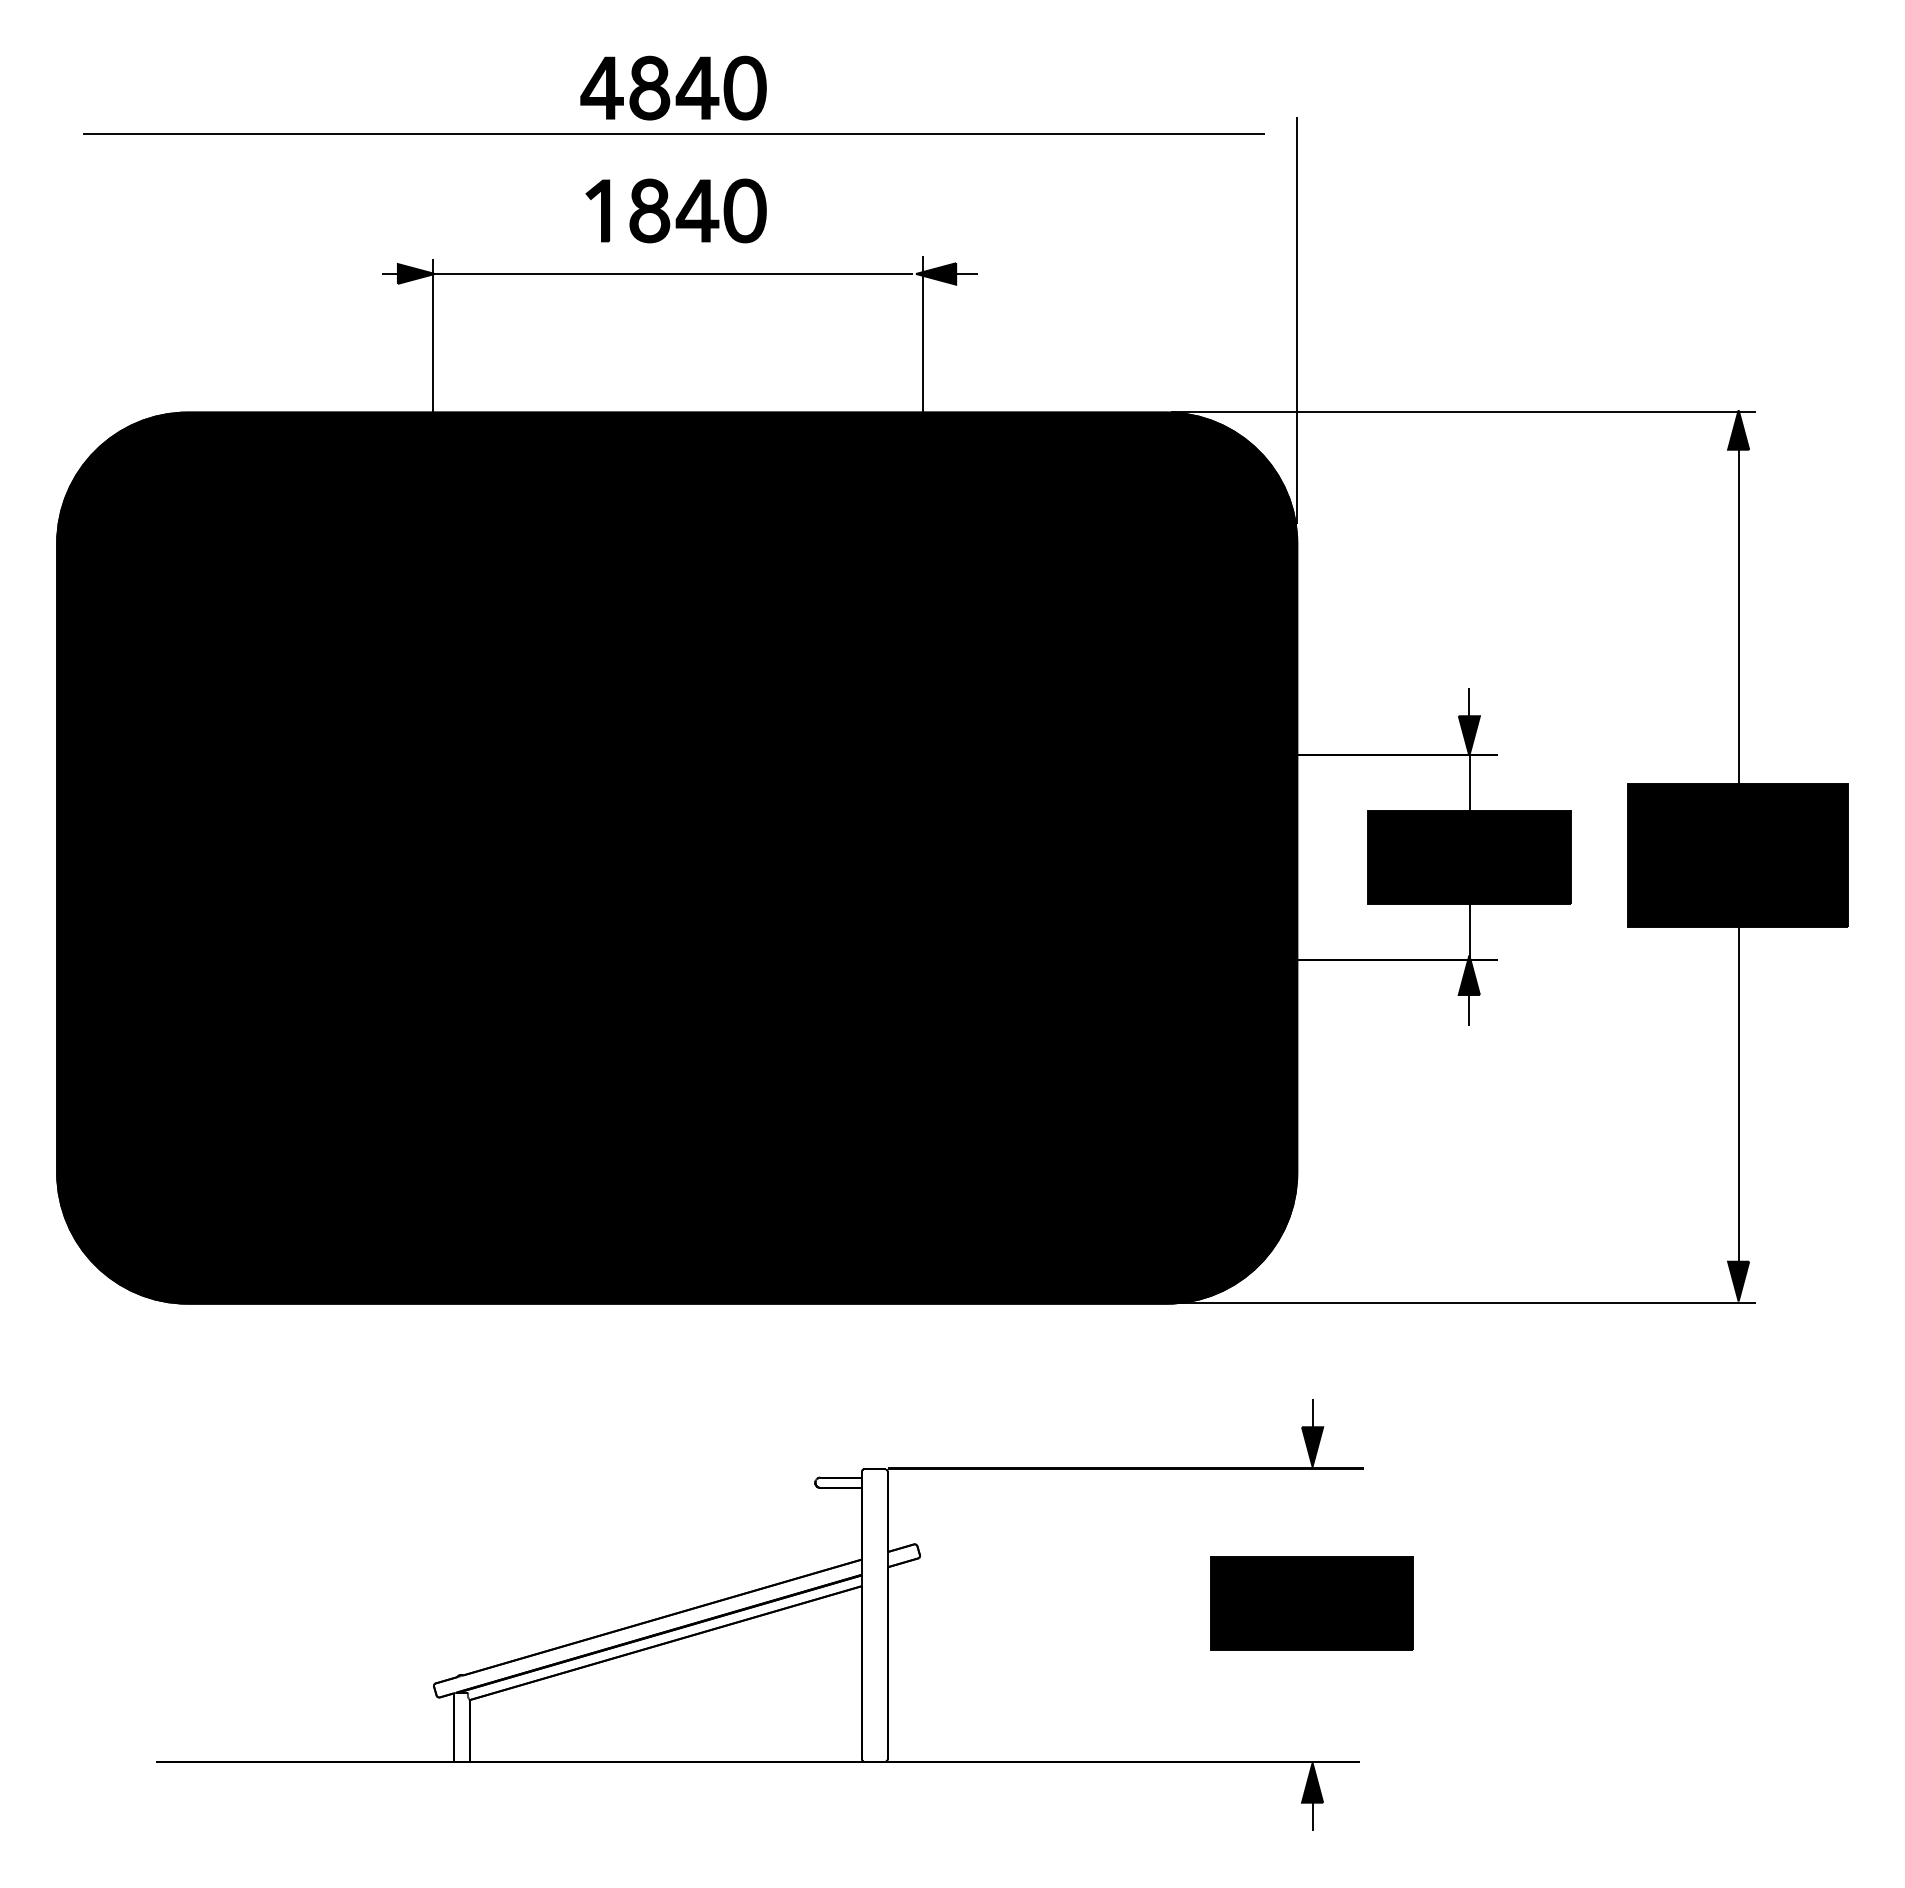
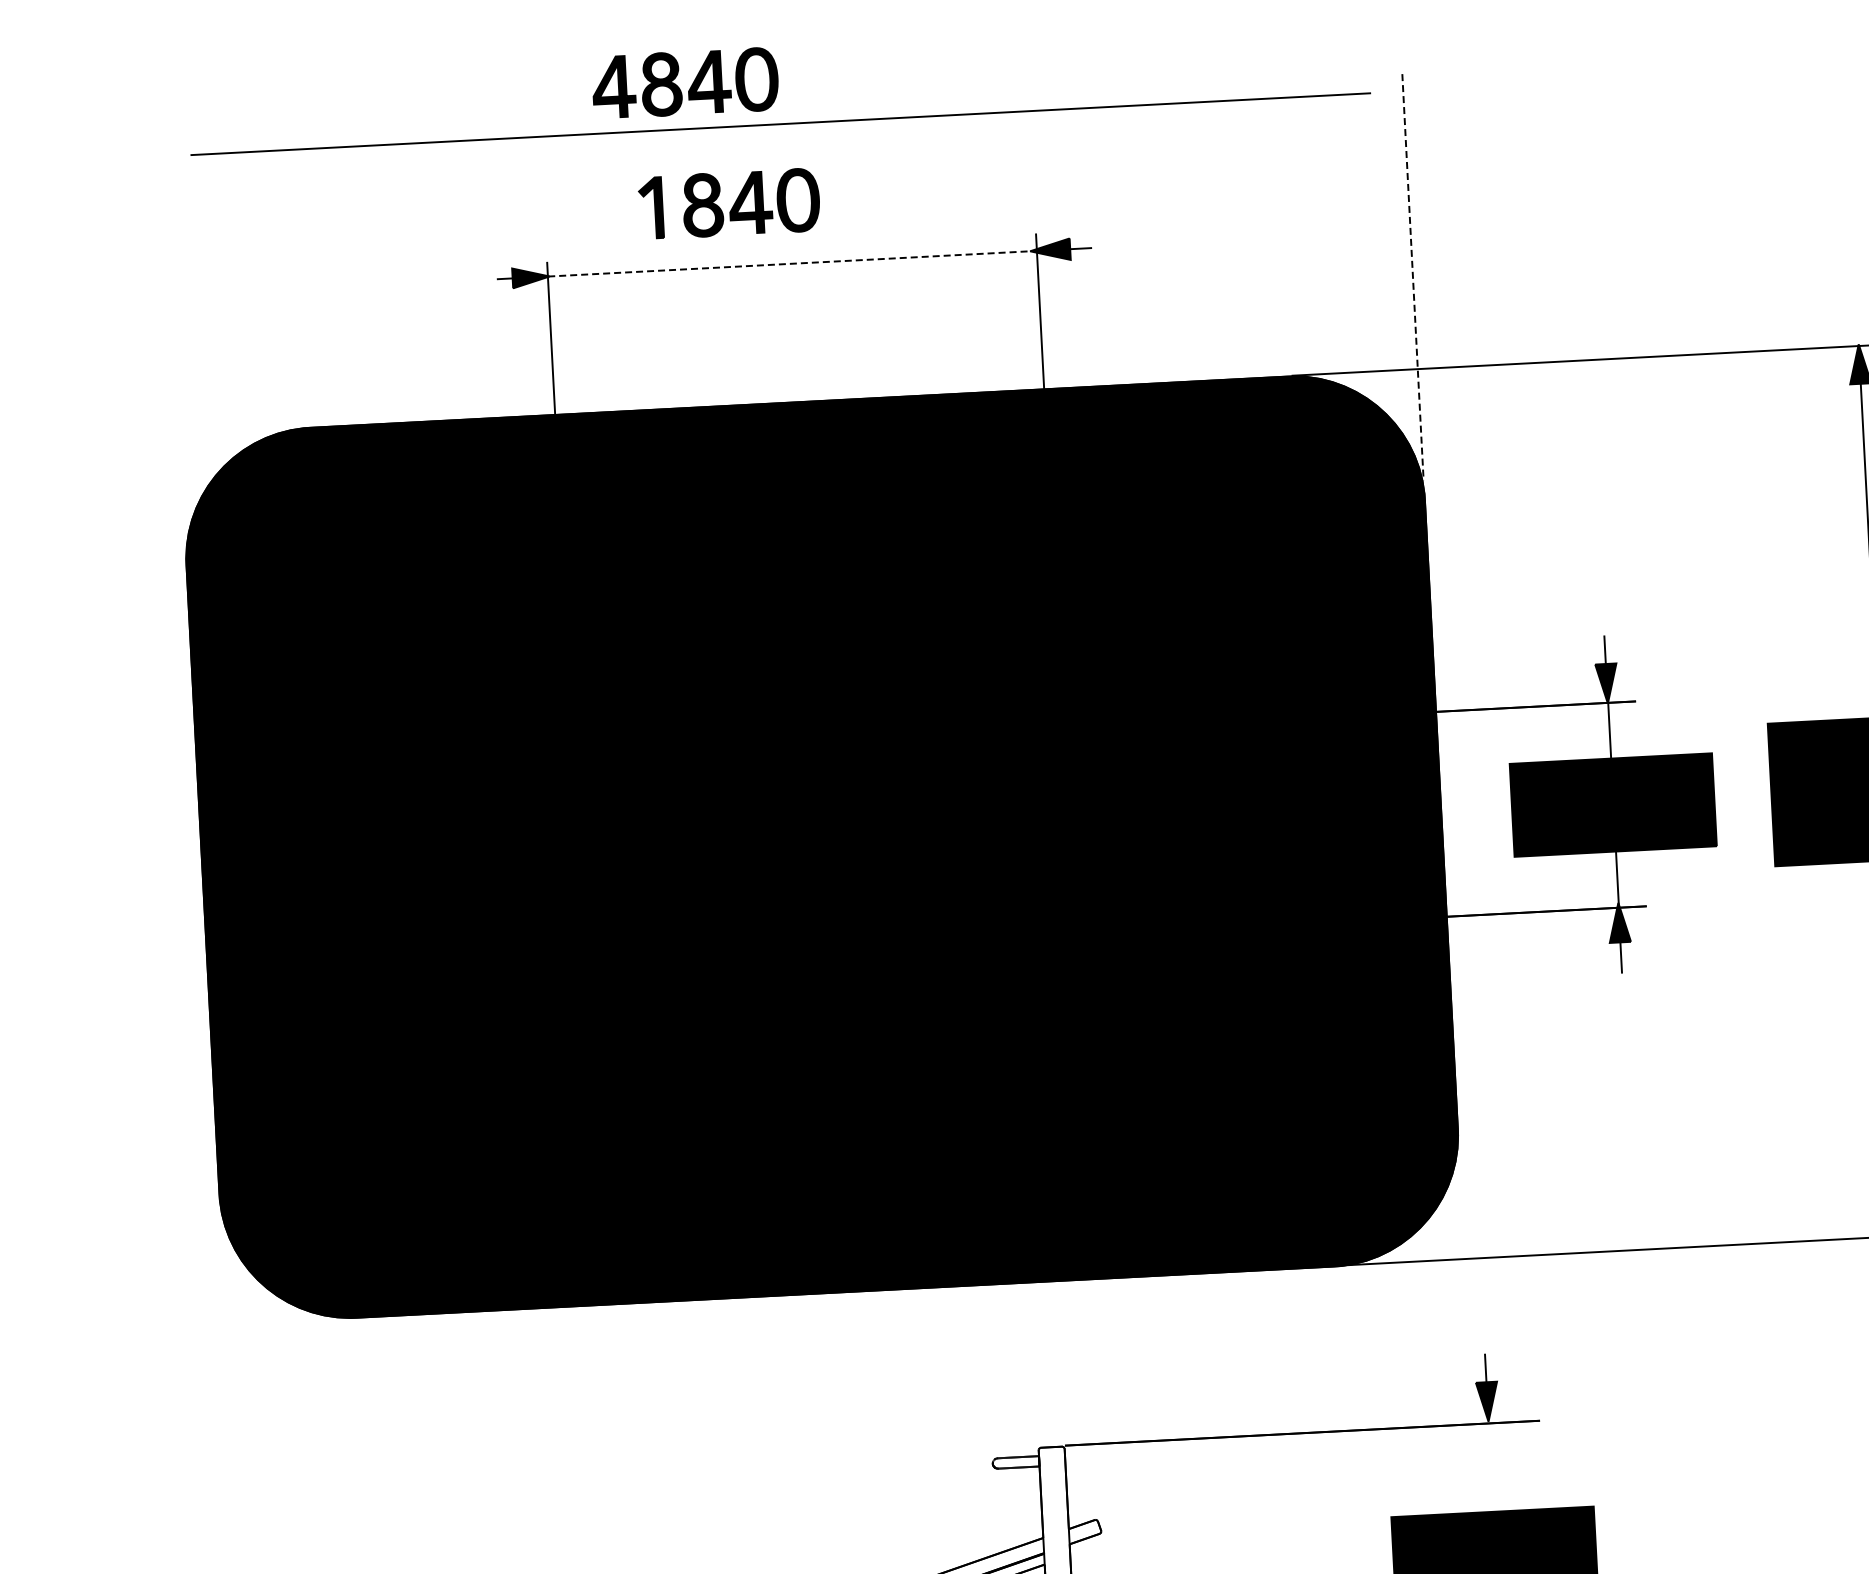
part: (678, 91) -> (690, 86), moved
part: (675, 210) -> (728, 203), moved
line: (672, 273) -> (786, 263), solid -> dashed
line: (1297, 320) -> (1413, 277), solid -> dashed

